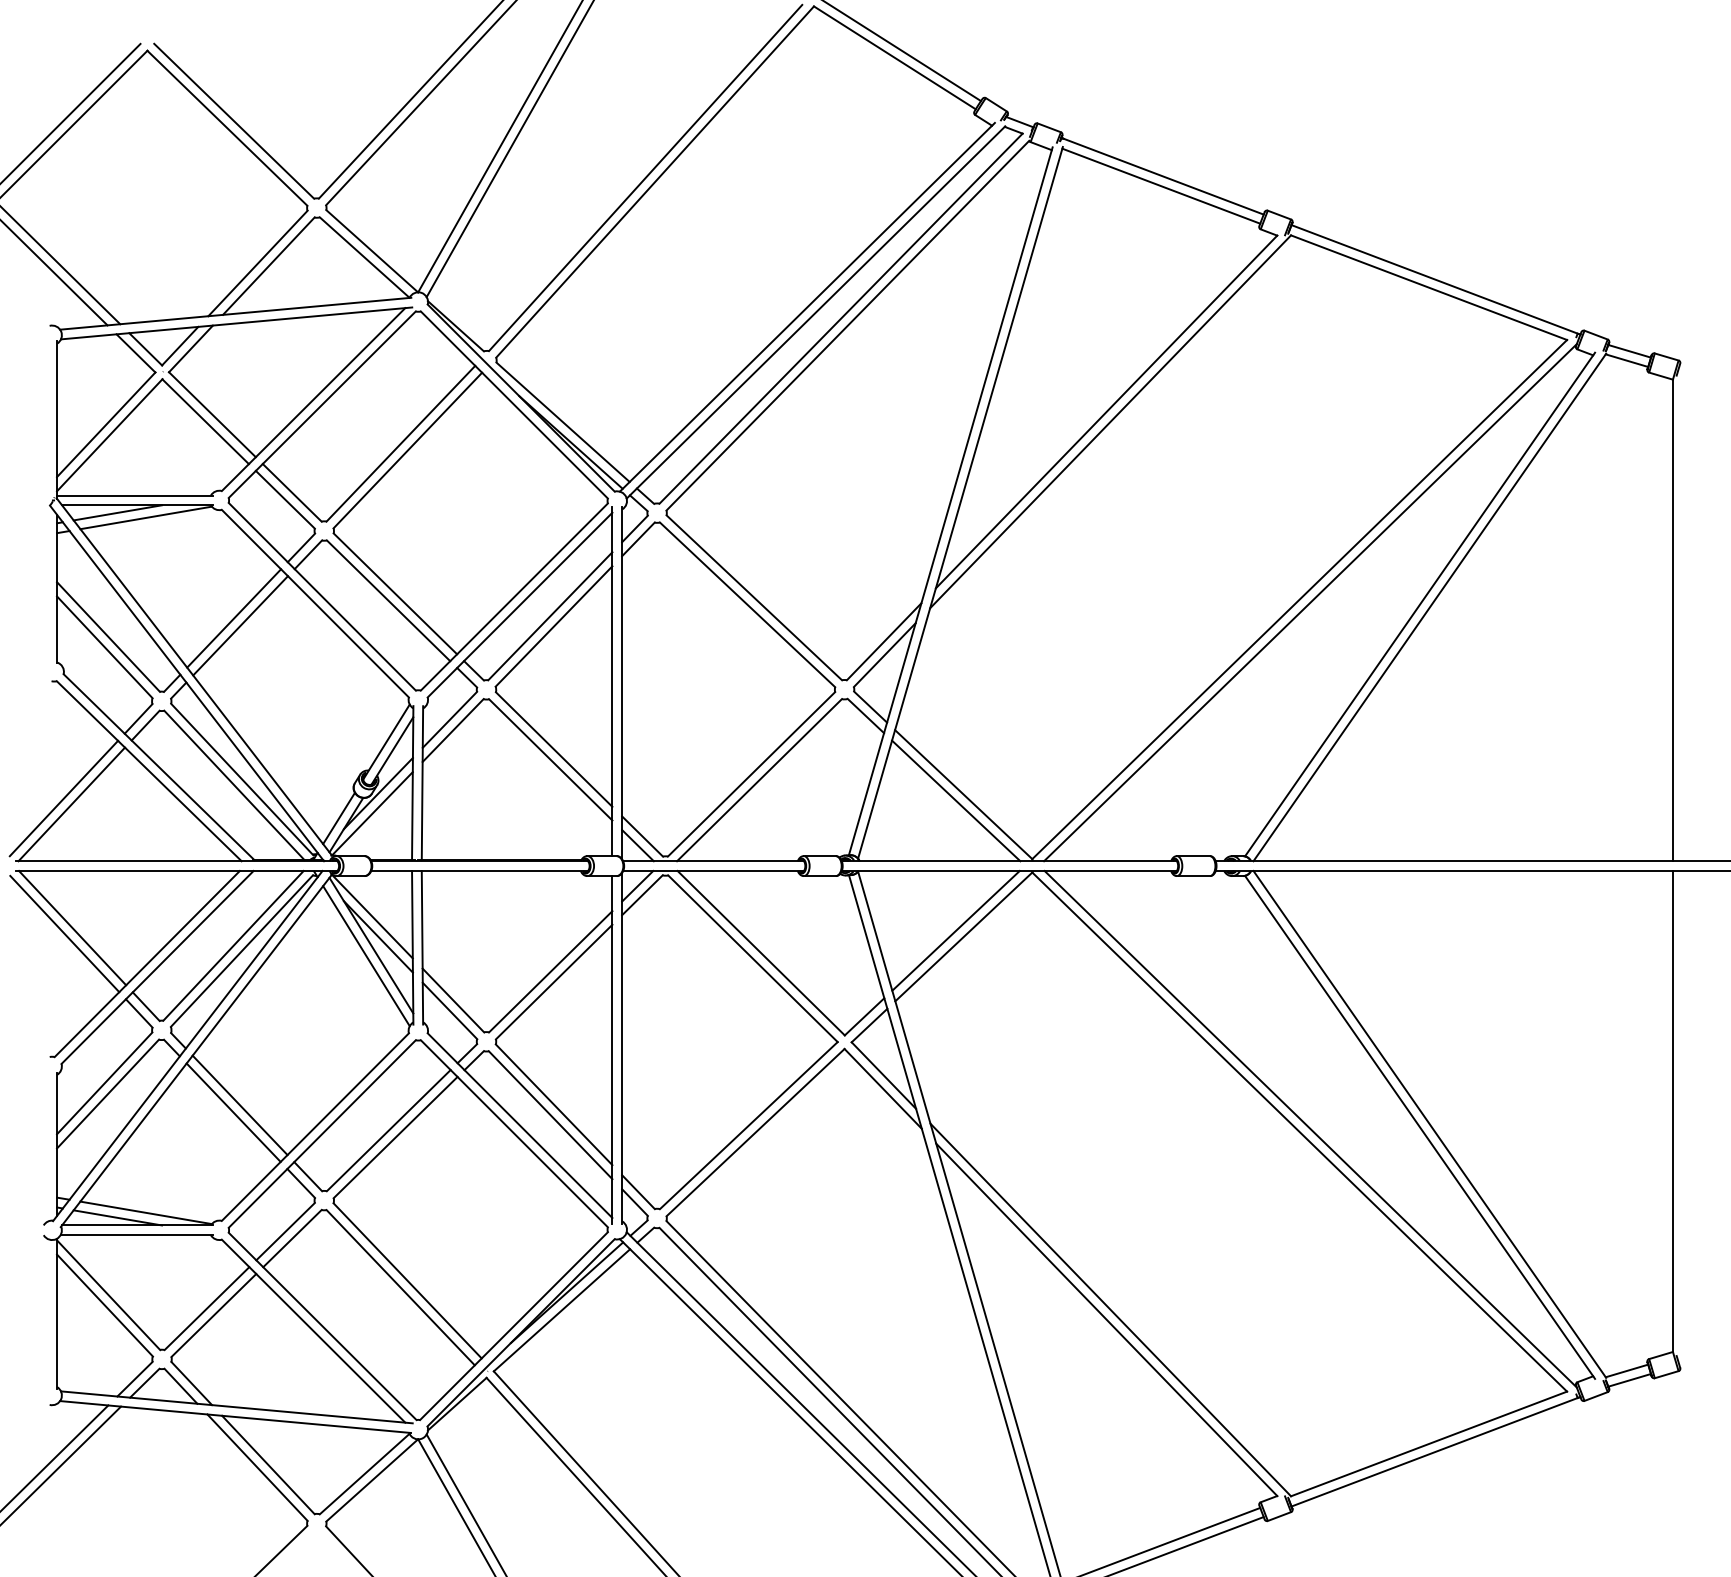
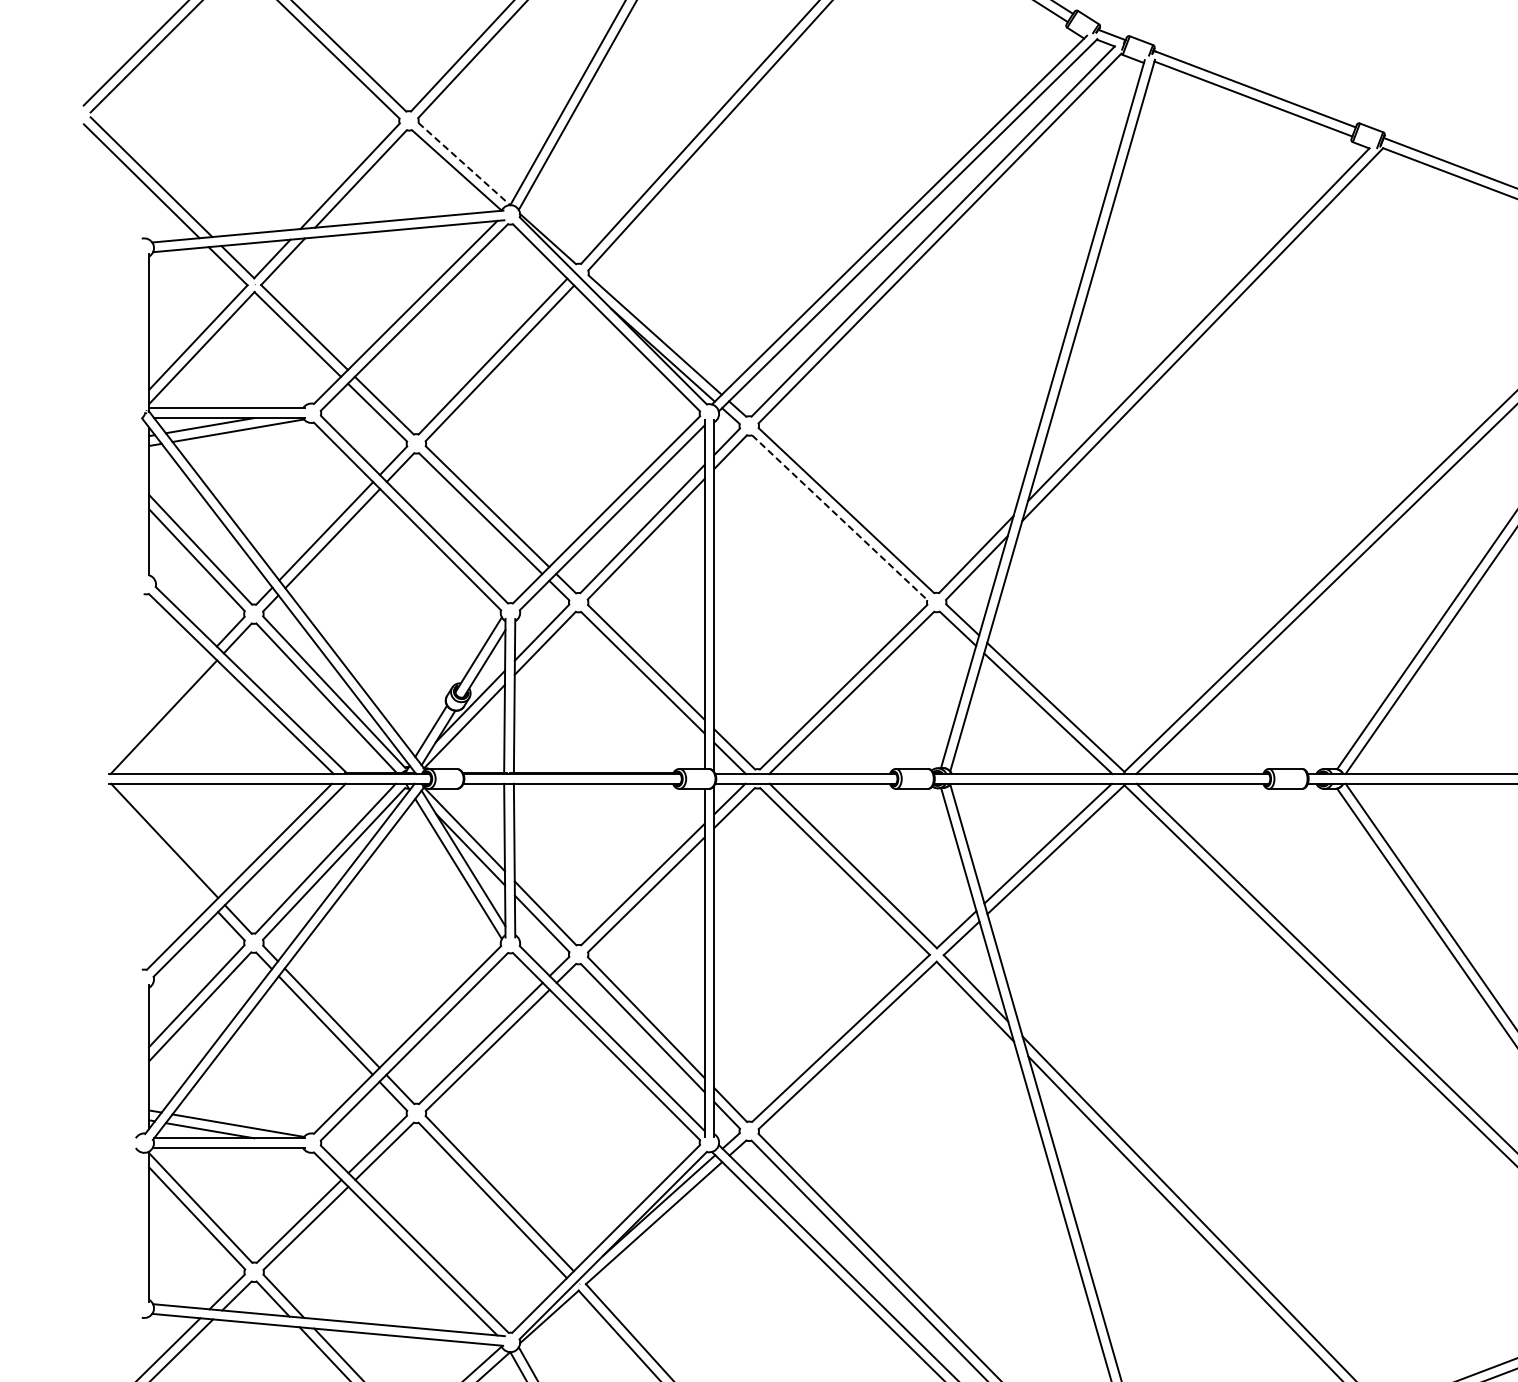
line: (372, 251) -> (464, 164), solid -> dashed
line: (747, 605) -> (839, 518), solid -> dashed
line: (63, 798) -> (155, 711), removed
line: (64, 933) -> (156, 846), removed

